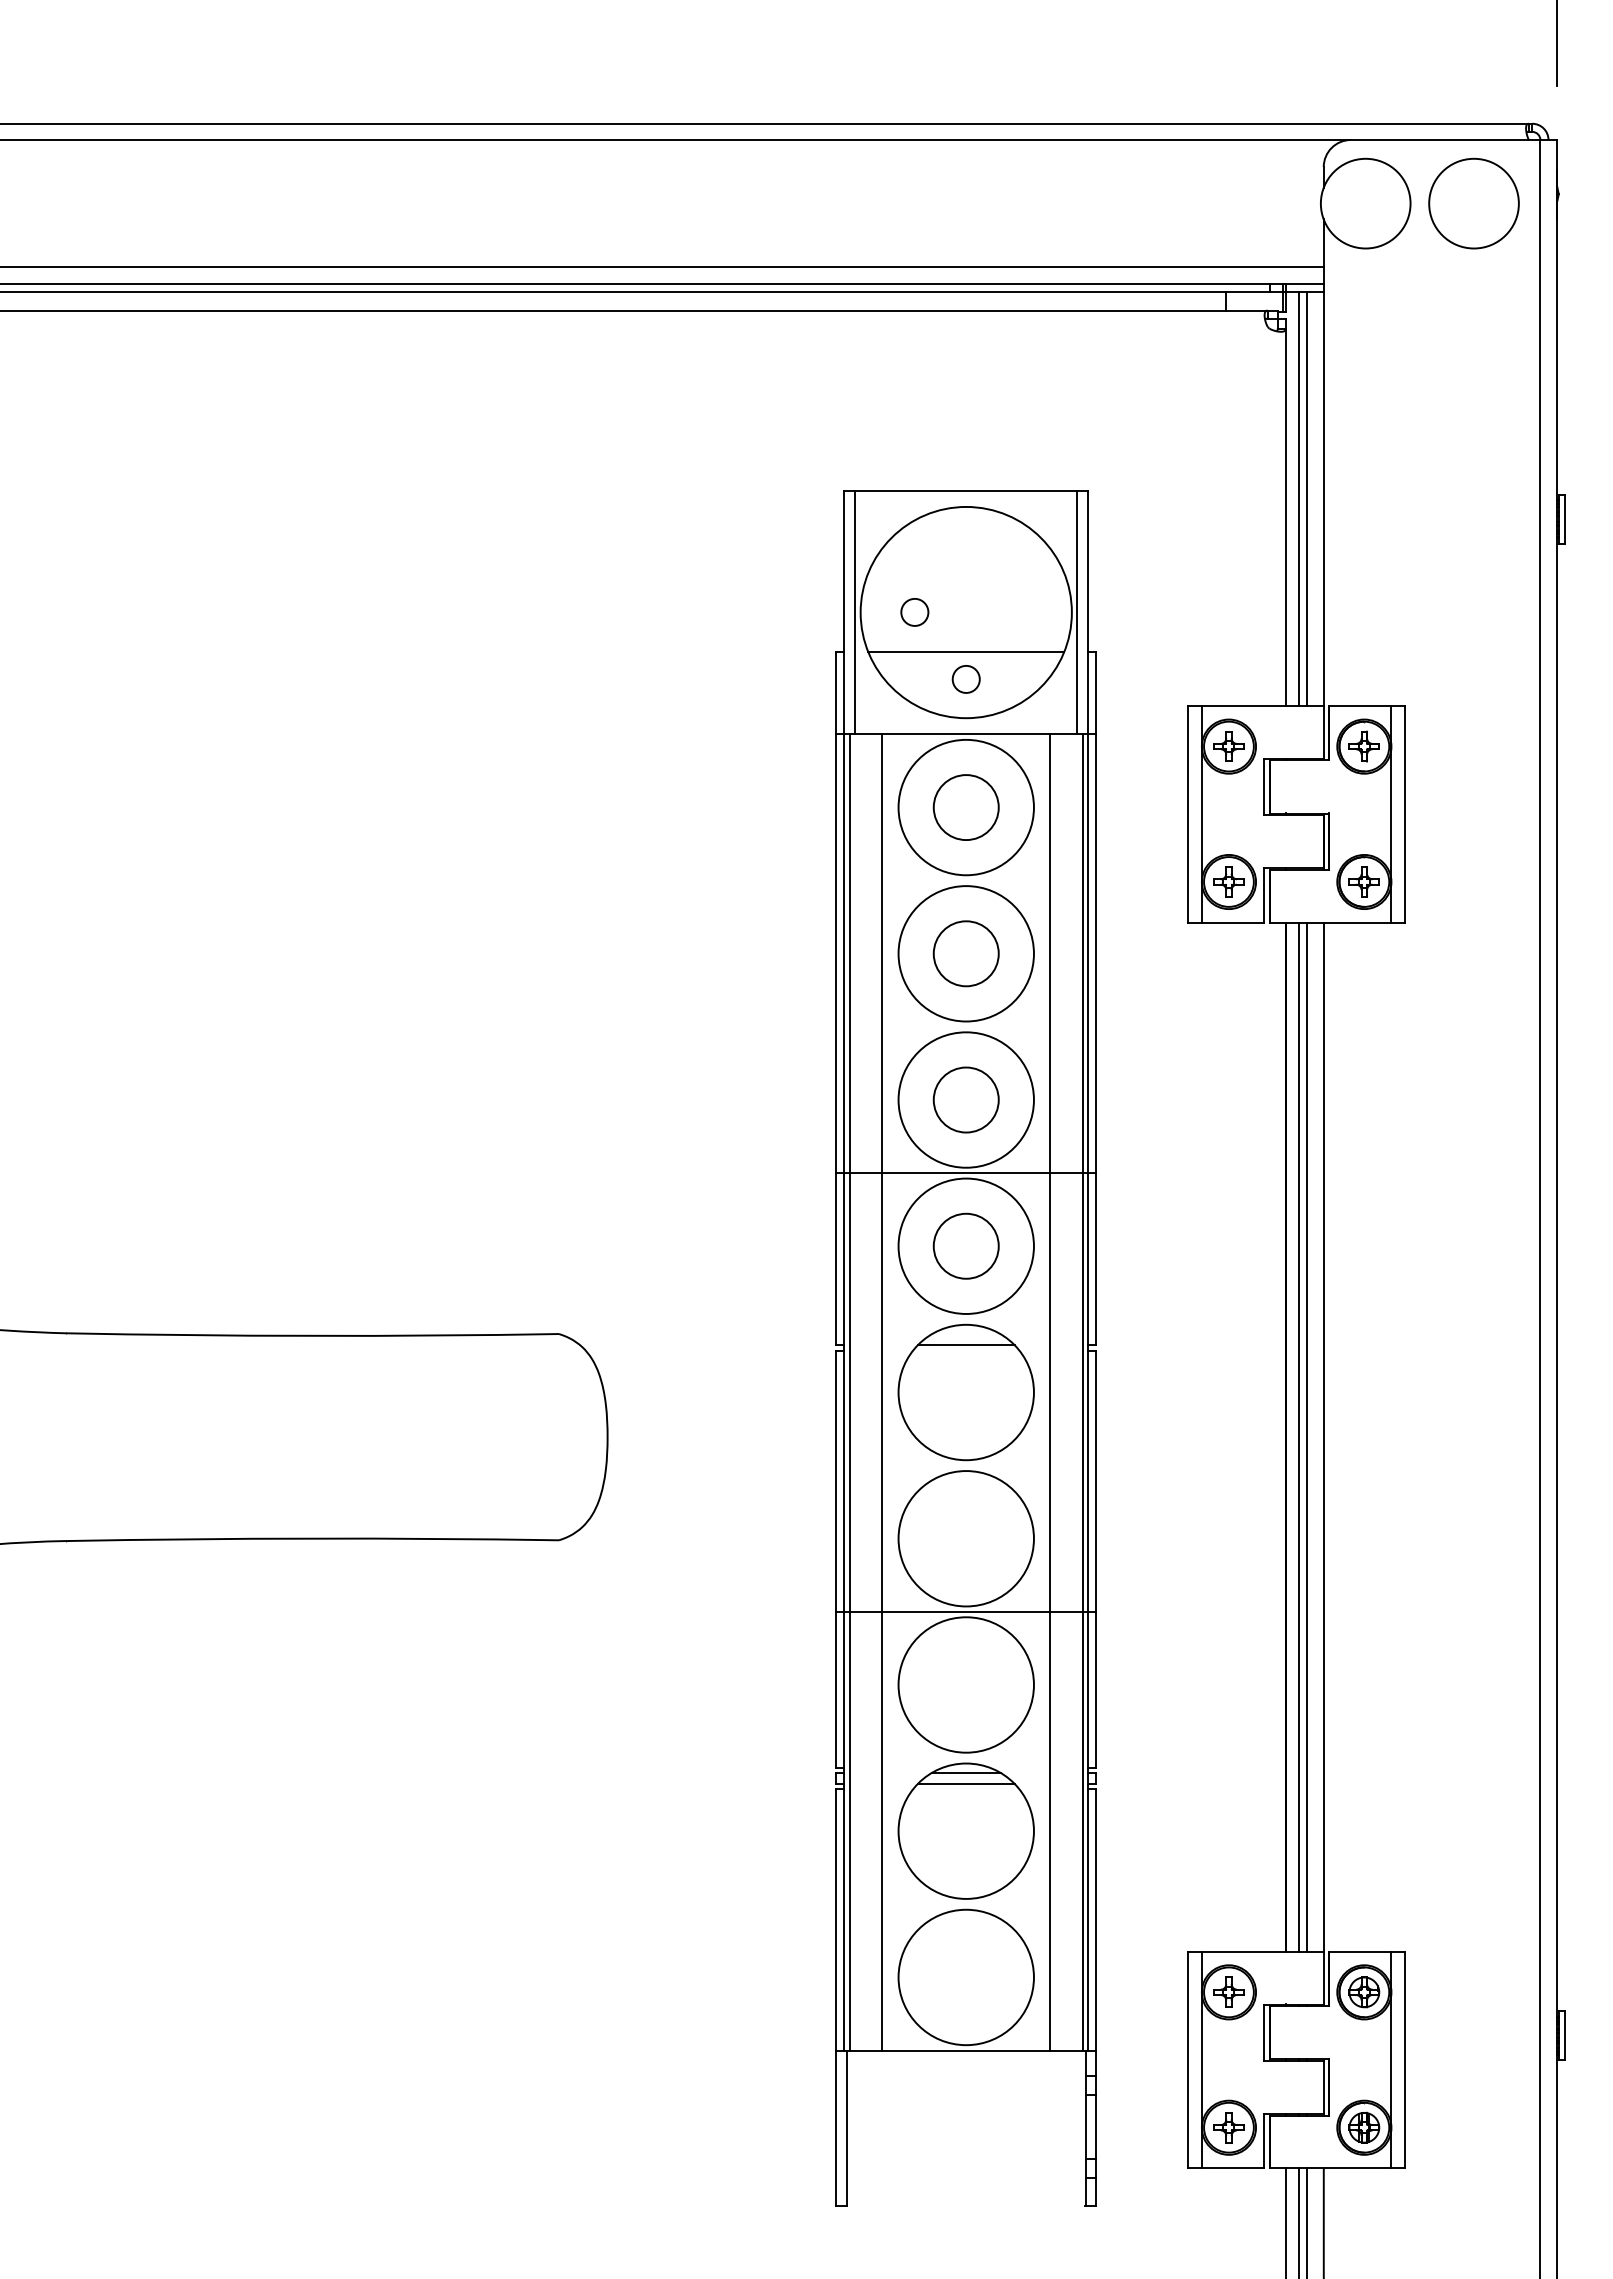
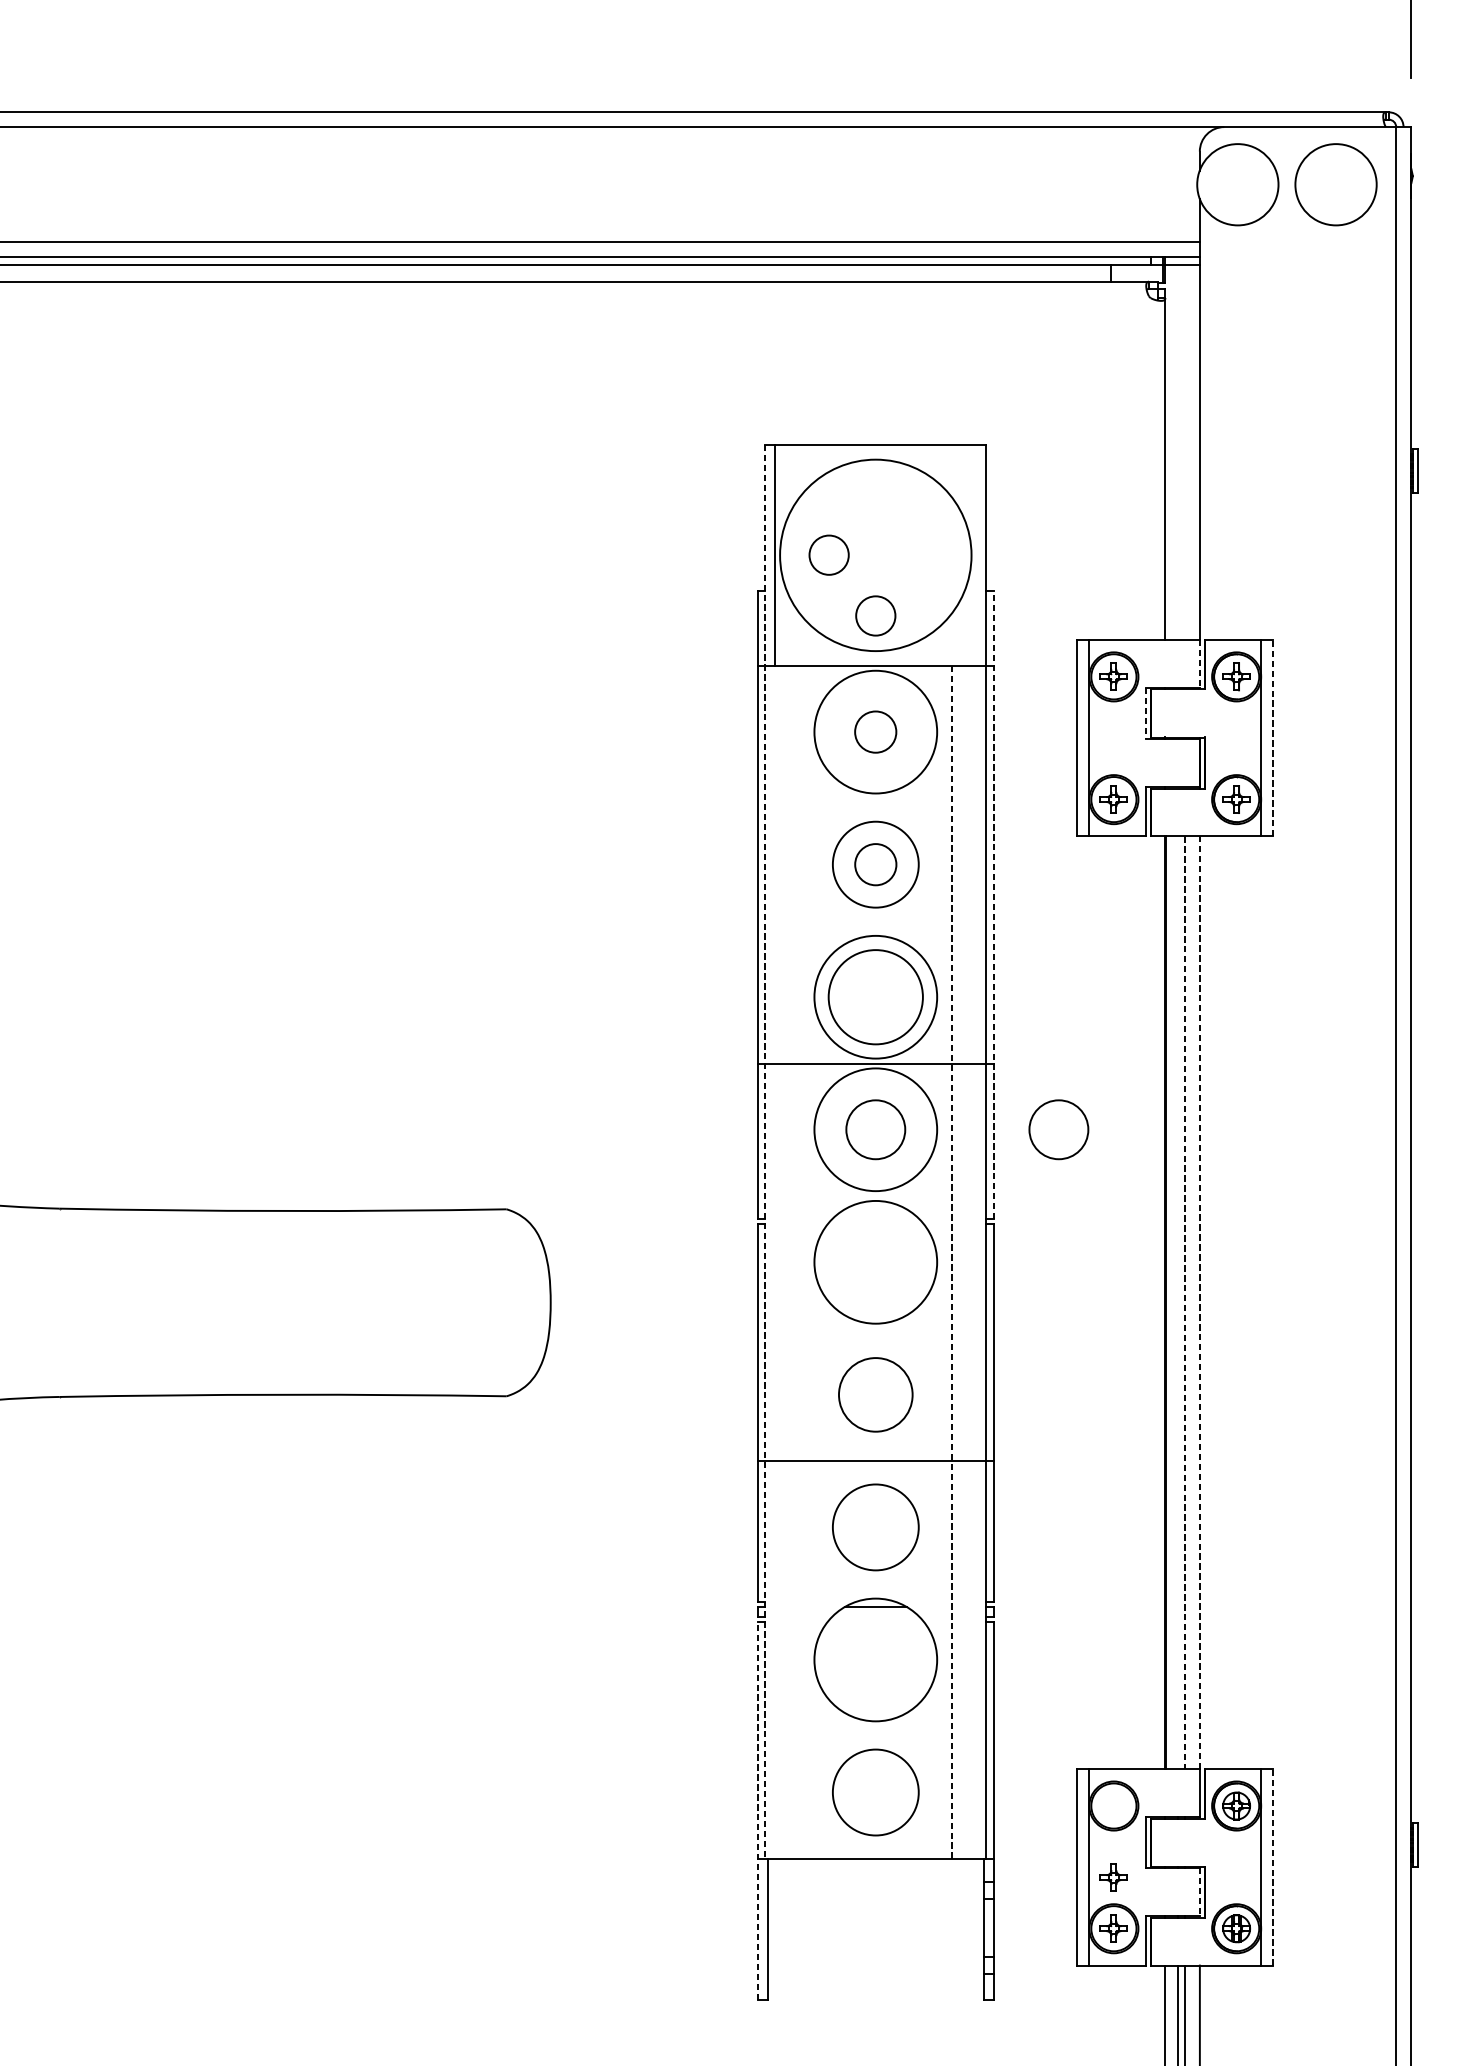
line: (1299, 498) -> (1177, 451), removed
line: (1307, 498) -> (1185, 451), removed
circle: (914, 612) -> (828, 555), size x1.6
line: (1077, 612) -> (976, 555), removed
line: (966, 651) -> (876, 590), removed
circle: (965, 678) -> (875, 615), size x1.6
line: (1323, 732) -> (1199, 664), solid -> dashed
line: (1264, 787) -> (1146, 713), solid -> dashed
circle: (965, 807) -> (875, 732), size x0.7
line: (1404, 813) -> (1273, 737), solid -> dashed
circle: (965, 953) -> (875, 864), size x0.7
circle: (965, 953) -> (875, 864), size x0.7
line: (1096, 998) -> (993, 905), solid -> dashed
circle: (965, 1099) -> (875, 996), size x1.6
circle: (1167, 1245) -> (1058, 1129), added
line: (844, 1270) -> (765, 1151), solid -> dashed
line: (965, 1345) -> (875, 1219), removed
line: (849, 1392) -> (769, 1262), removed
line: (882, 1392) -> (799, 1262), removed
line: (1050, 1392) -> (952, 1262), solid -> dashed
line: (1082, 1392) -> (981, 1262), removed
line: (1299, 1436) -> (1177, 1302), removed
line: (1307, 1437) -> (1185, 1303), solid -> dashed
line: (1323, 1437) -> (1199, 1303), solid -> dashed
circle: (965, 1538) -> (875, 1394), size x0.6
circle: (965, 1684) -> (875, 1526), size x0.7
line: (965, 1783) -> (875, 1616), removed
circle: (965, 1977) -> (875, 1792), size x0.7
part: (1228, 1991) -> (1113, 1876), moved
line: (836, 1997) -> (758, 1810), solid -> dashed
line: (1404, 2059) -> (1273, 1866), solid -> dashed
line: (1323, 2087) -> (1199, 1892), solid -> dashed

